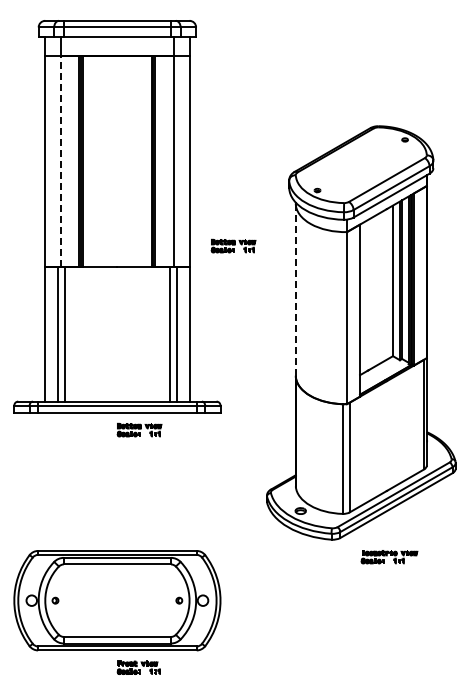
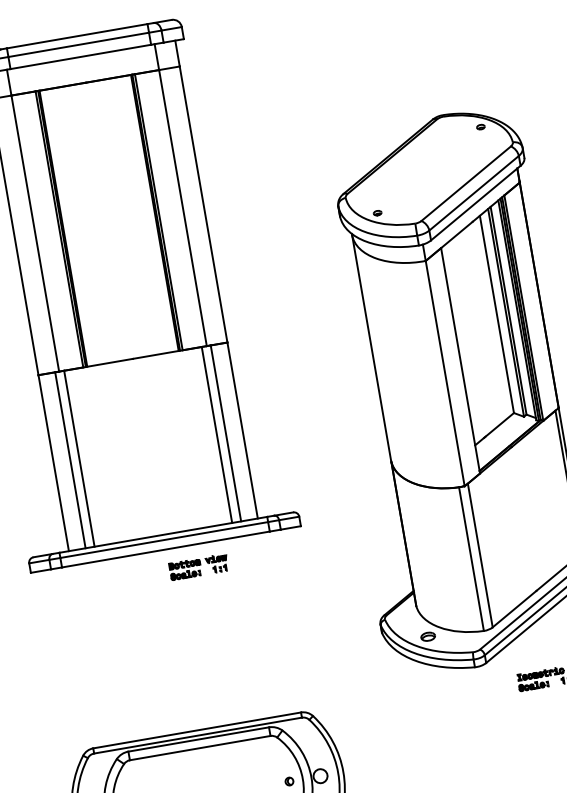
line: (61, 161) -> (35, 233), dashed -> solid
part: (233, 245) -> (280, 304), removed
line: (295, 289) -> (371, 347), dashed -> solid

